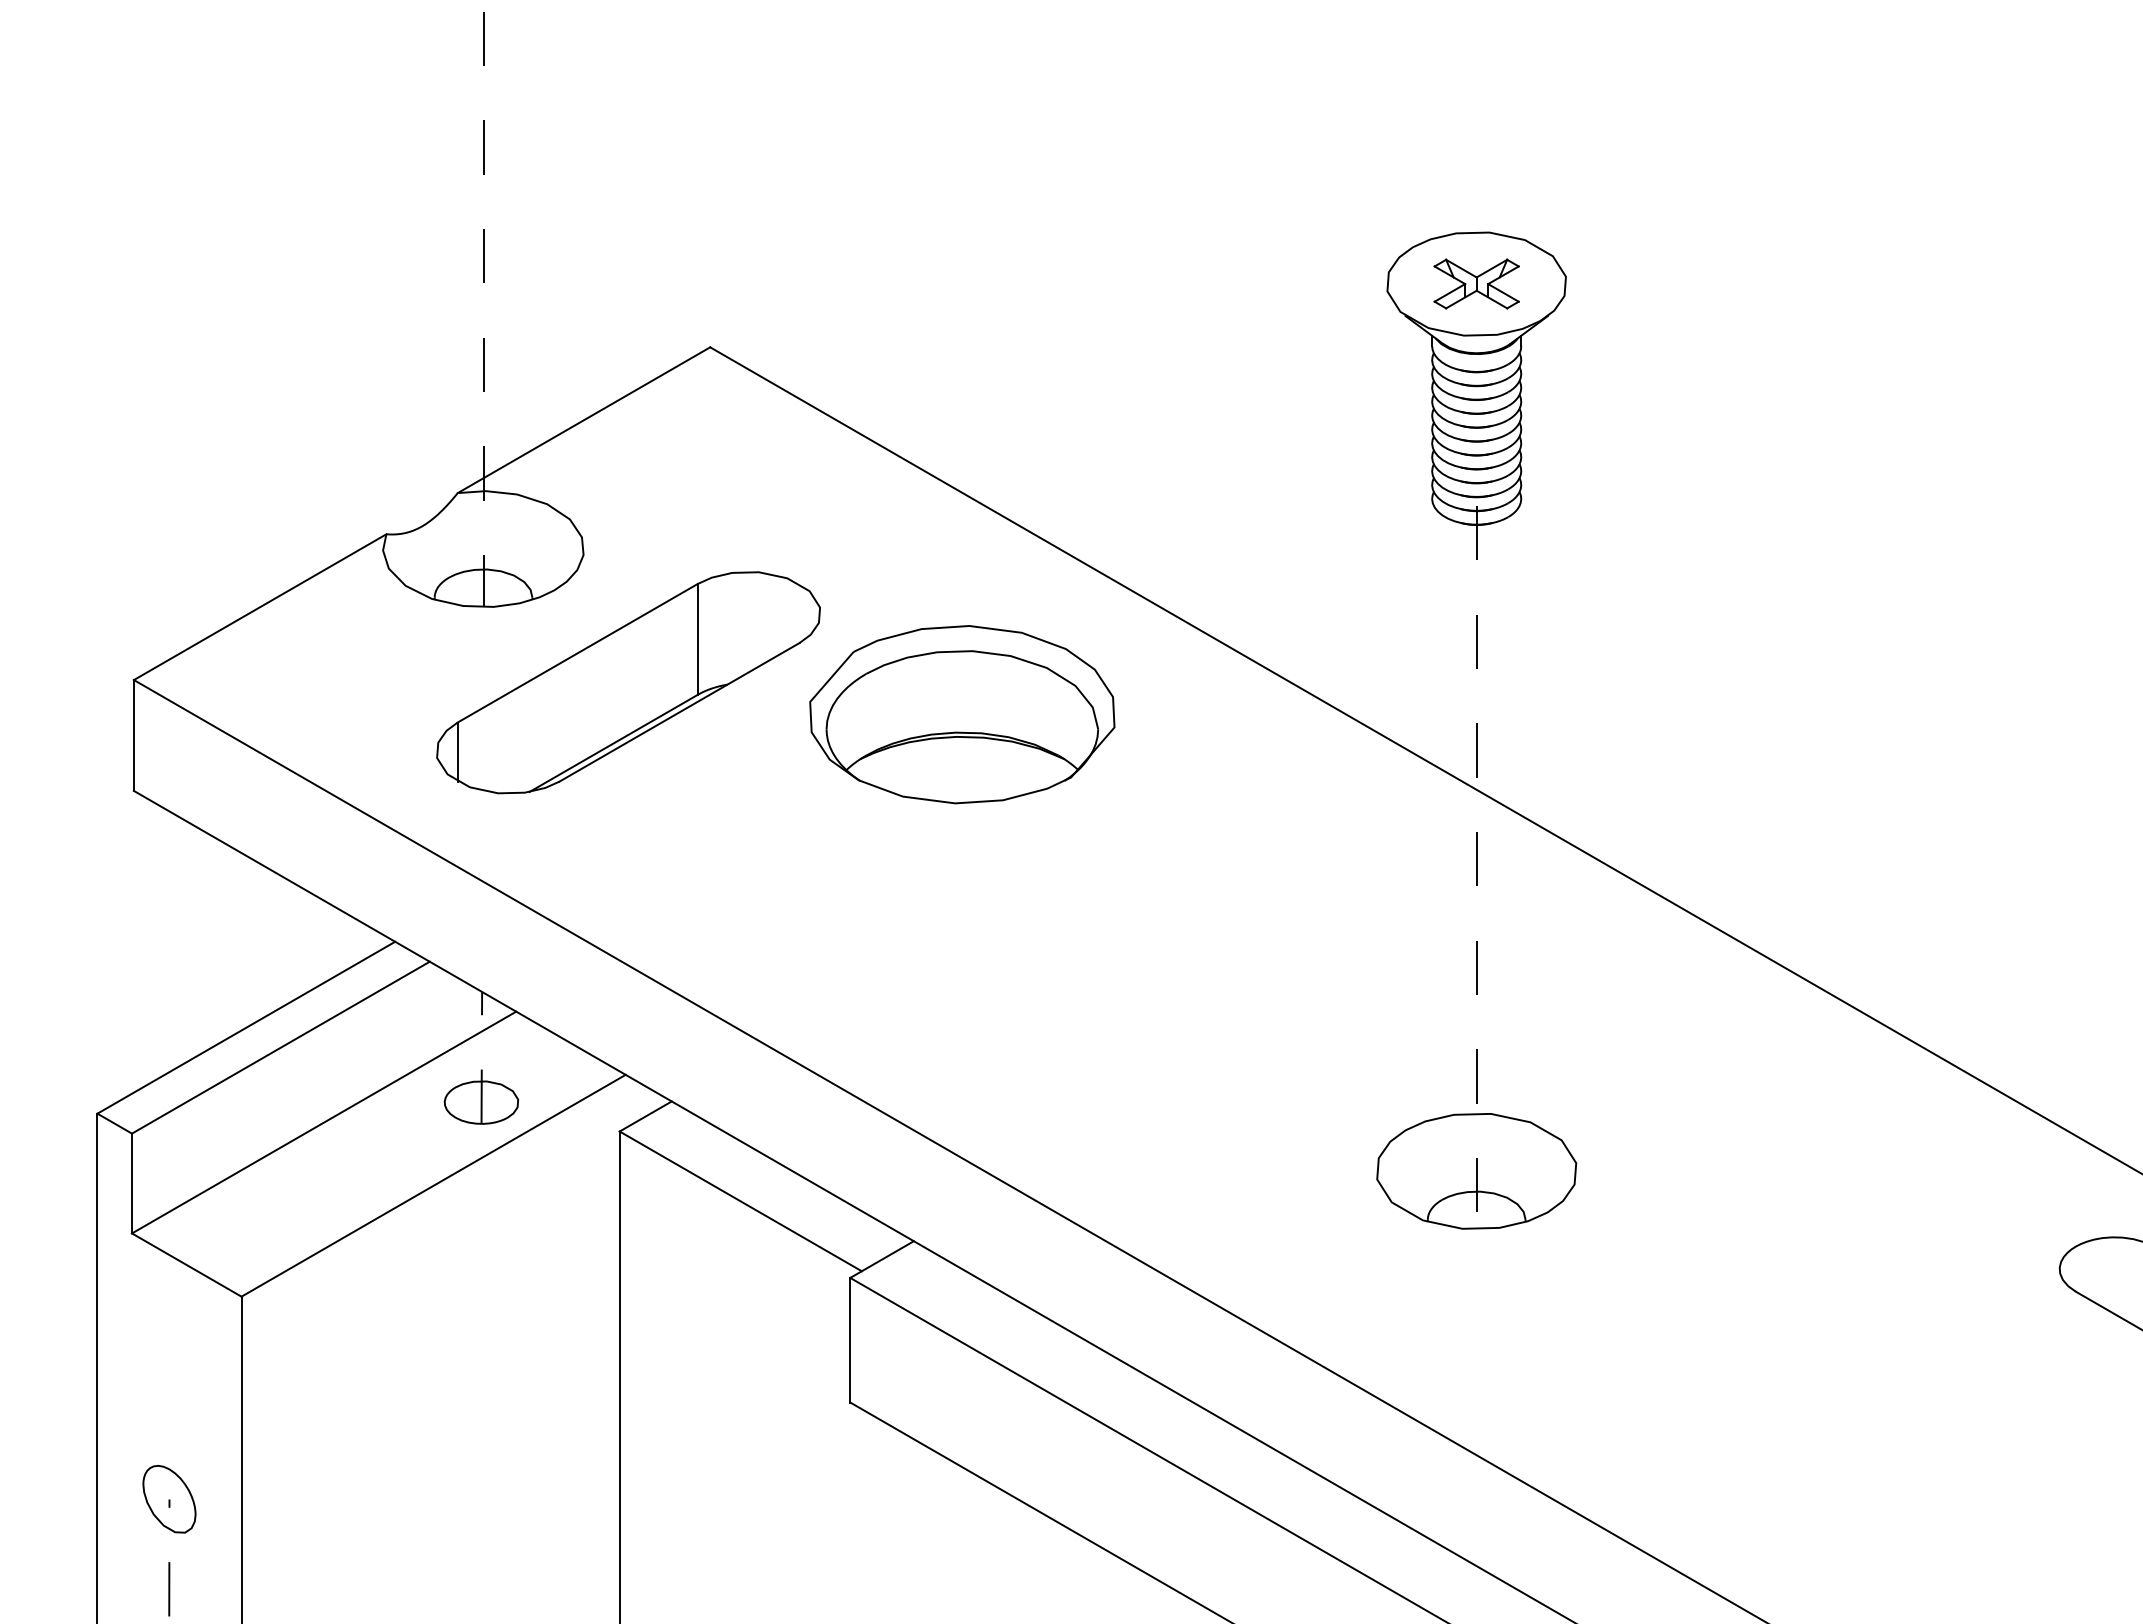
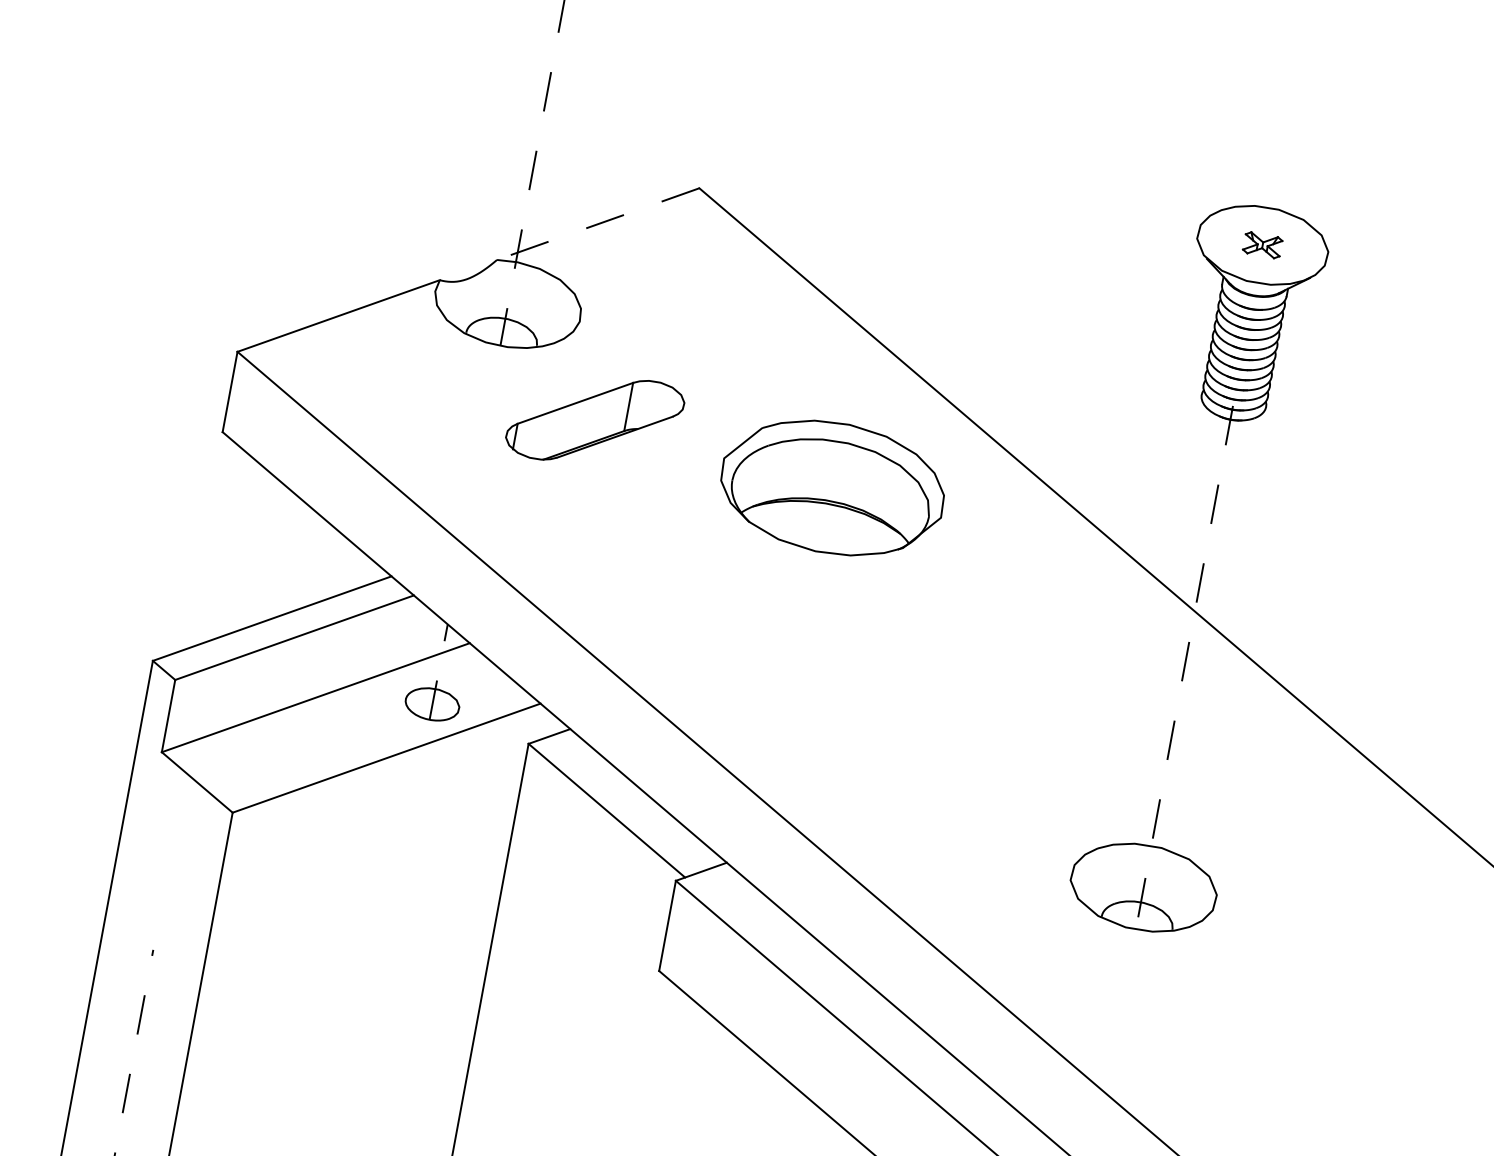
part: (1476, 283) -> (1262, 244), size x0.6
line: (584, 420) -> (598, 224), solid -> dashed
part: (628, 682) -> (595, 419), size x0.6
part: (169, 1499) -> (153, 949), removed

